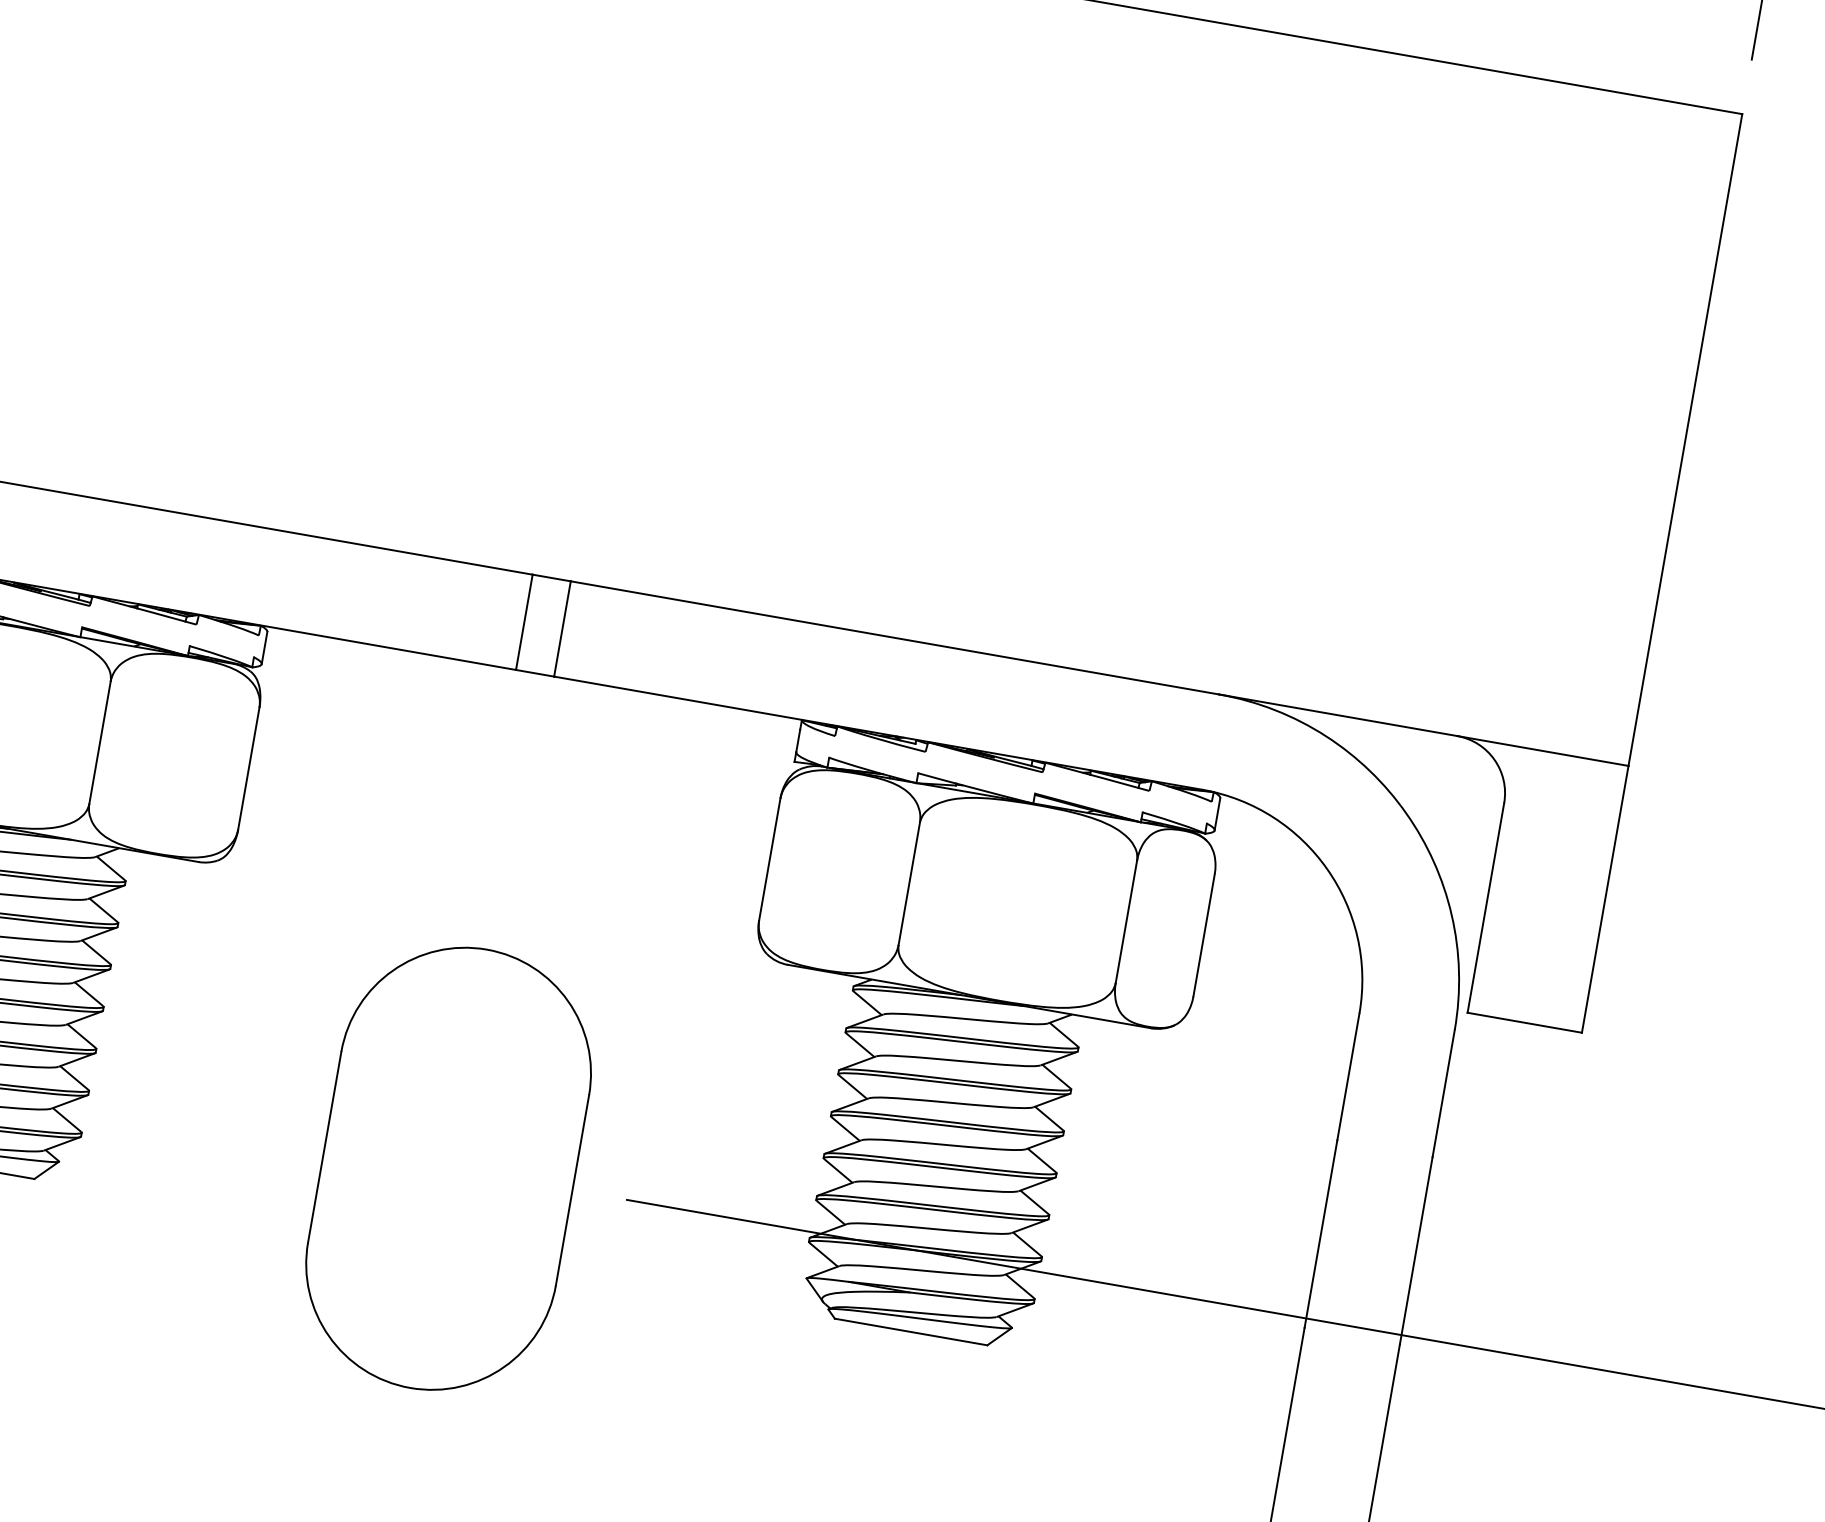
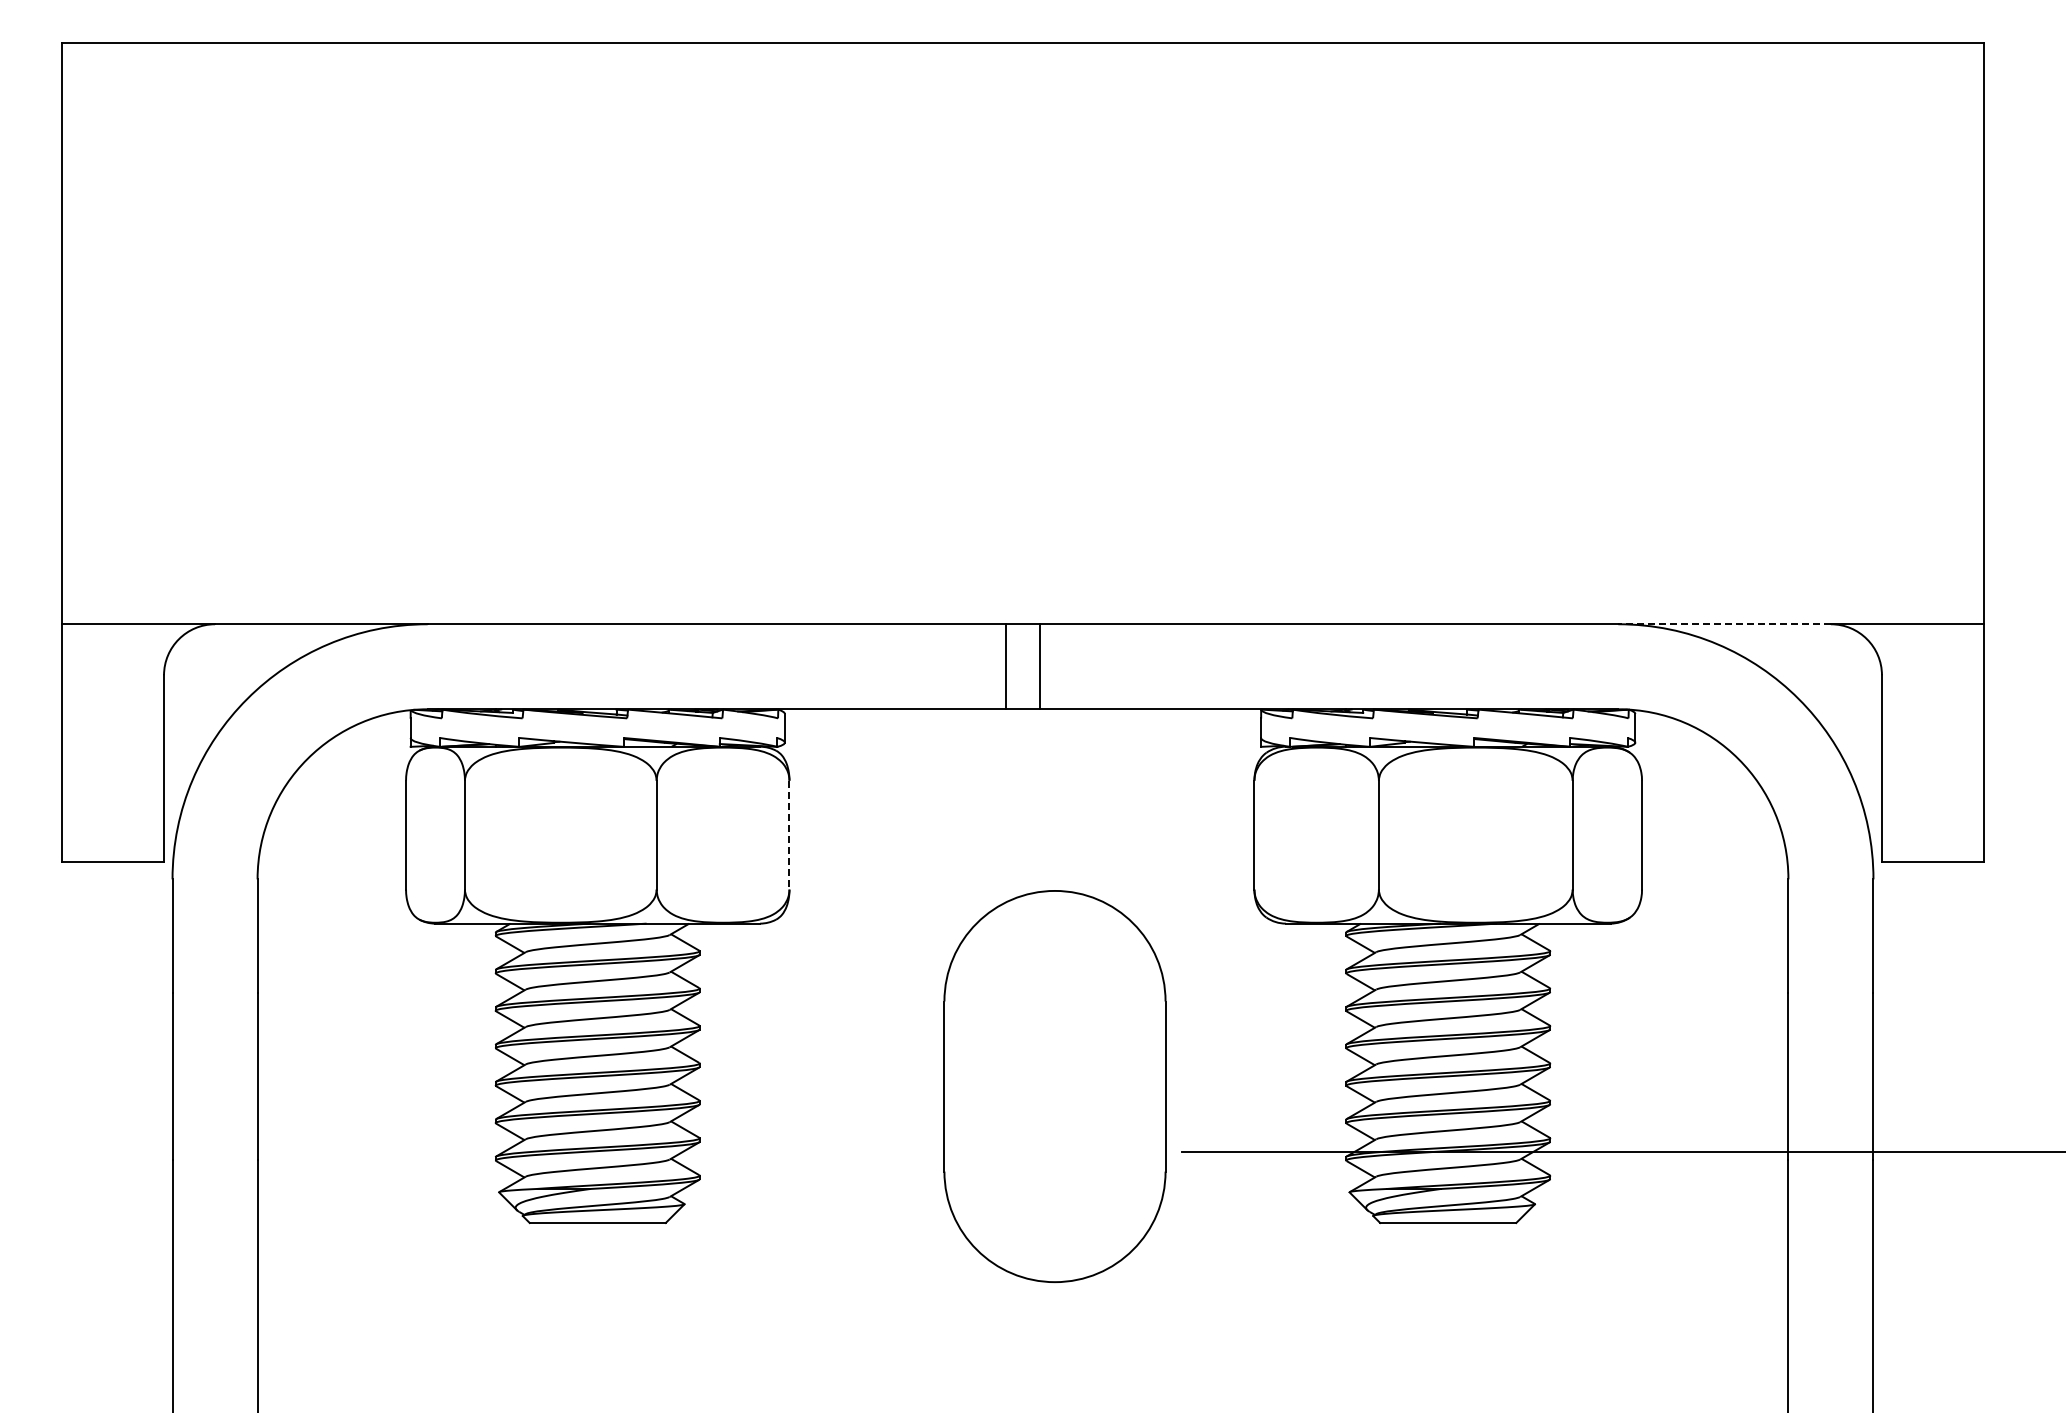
line: (1337, 715) -> (1724, 624), solid -> dashed
line: (248, 769) -> (789, 835), solid -> dashed
part: (448, 1168) -> (1054, 1086), moved

